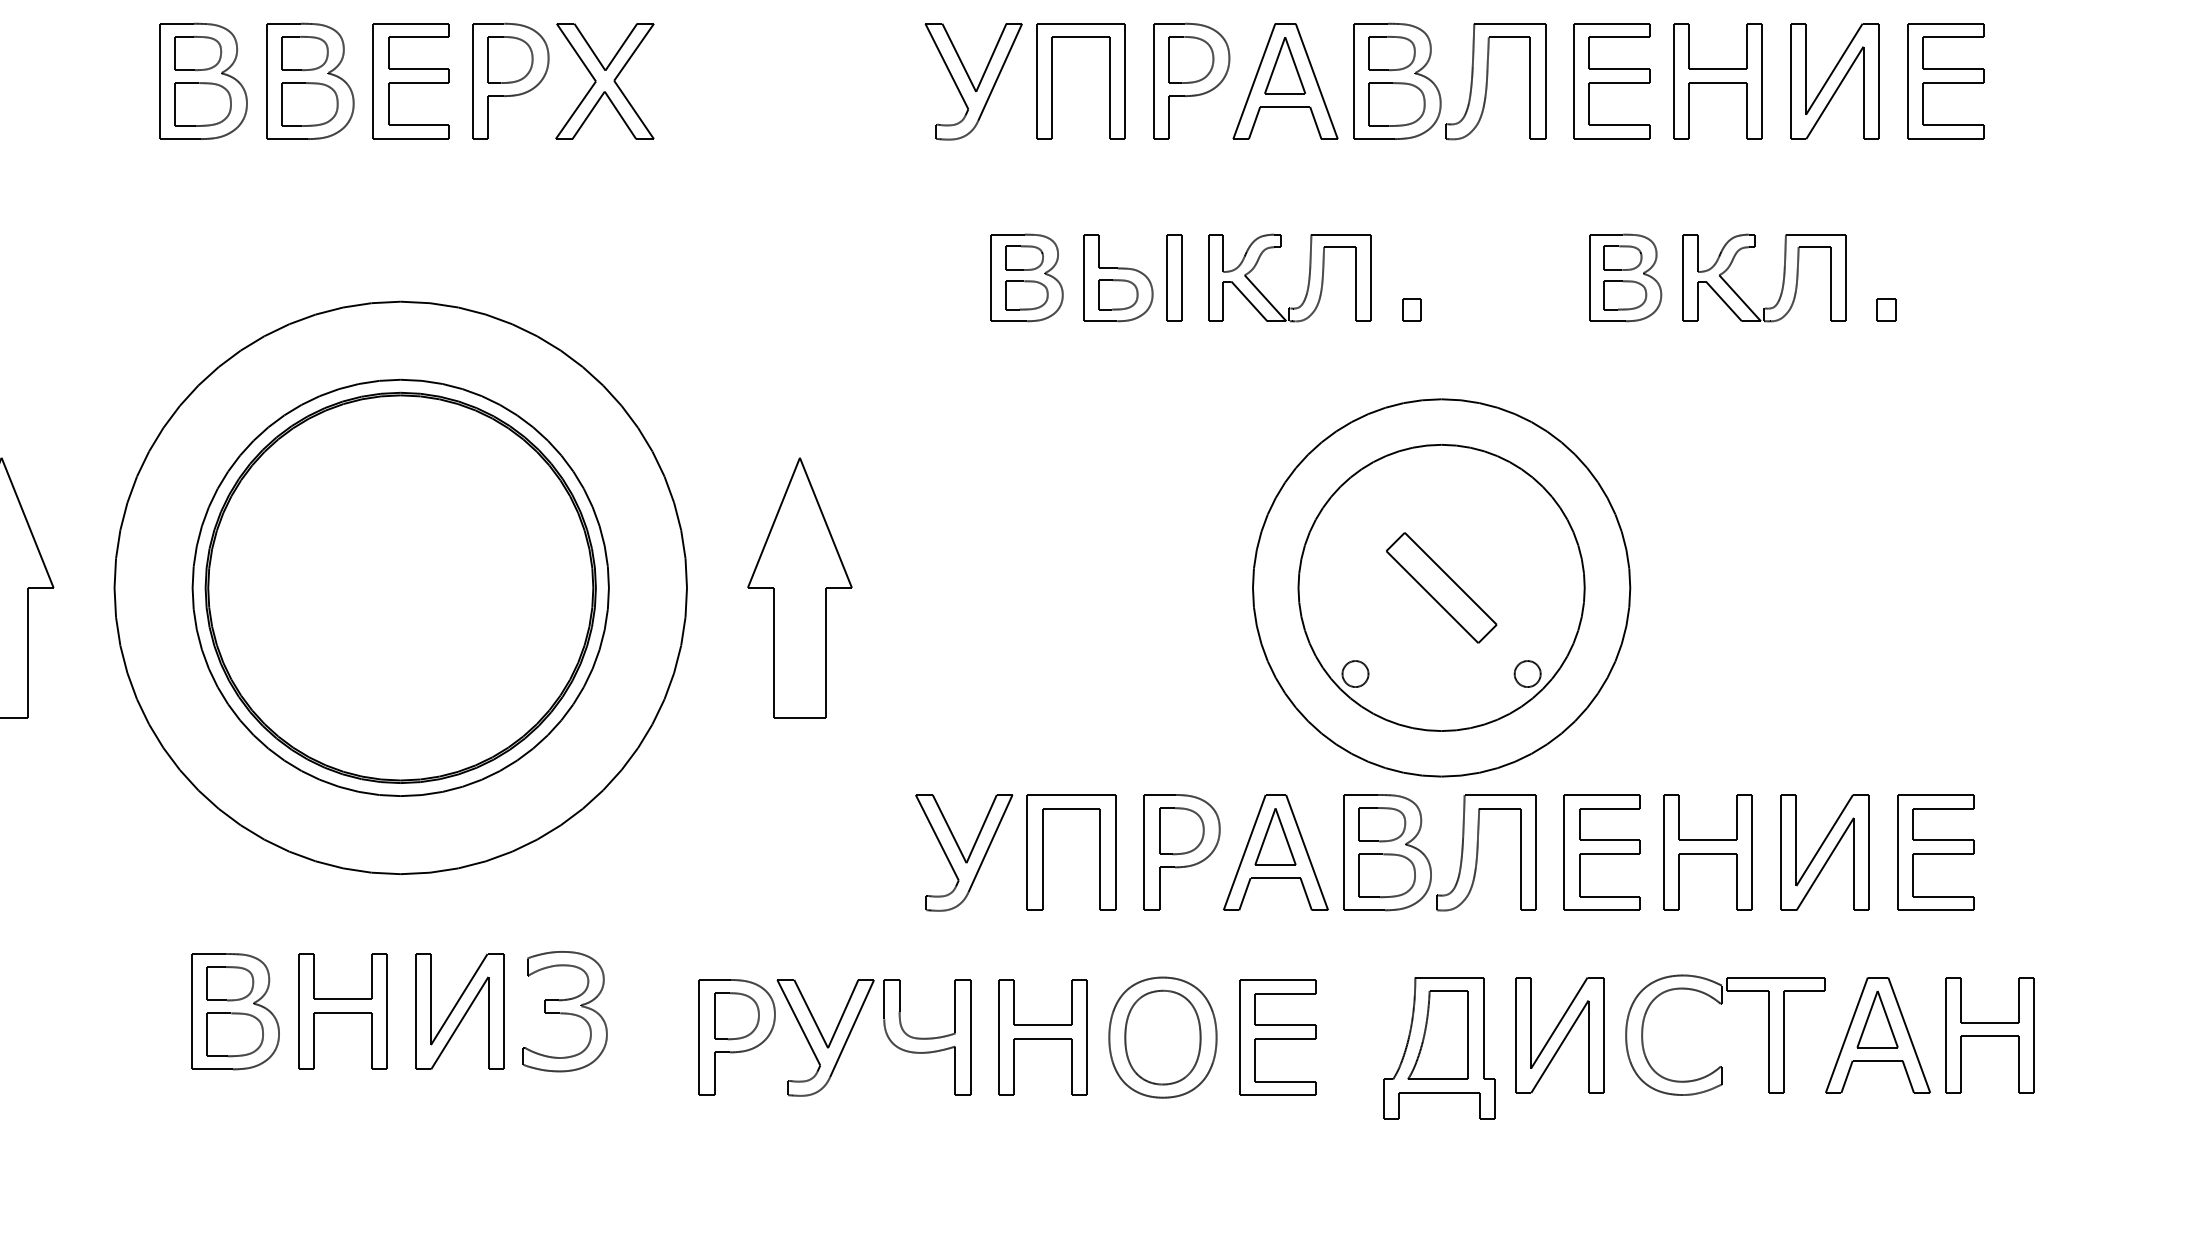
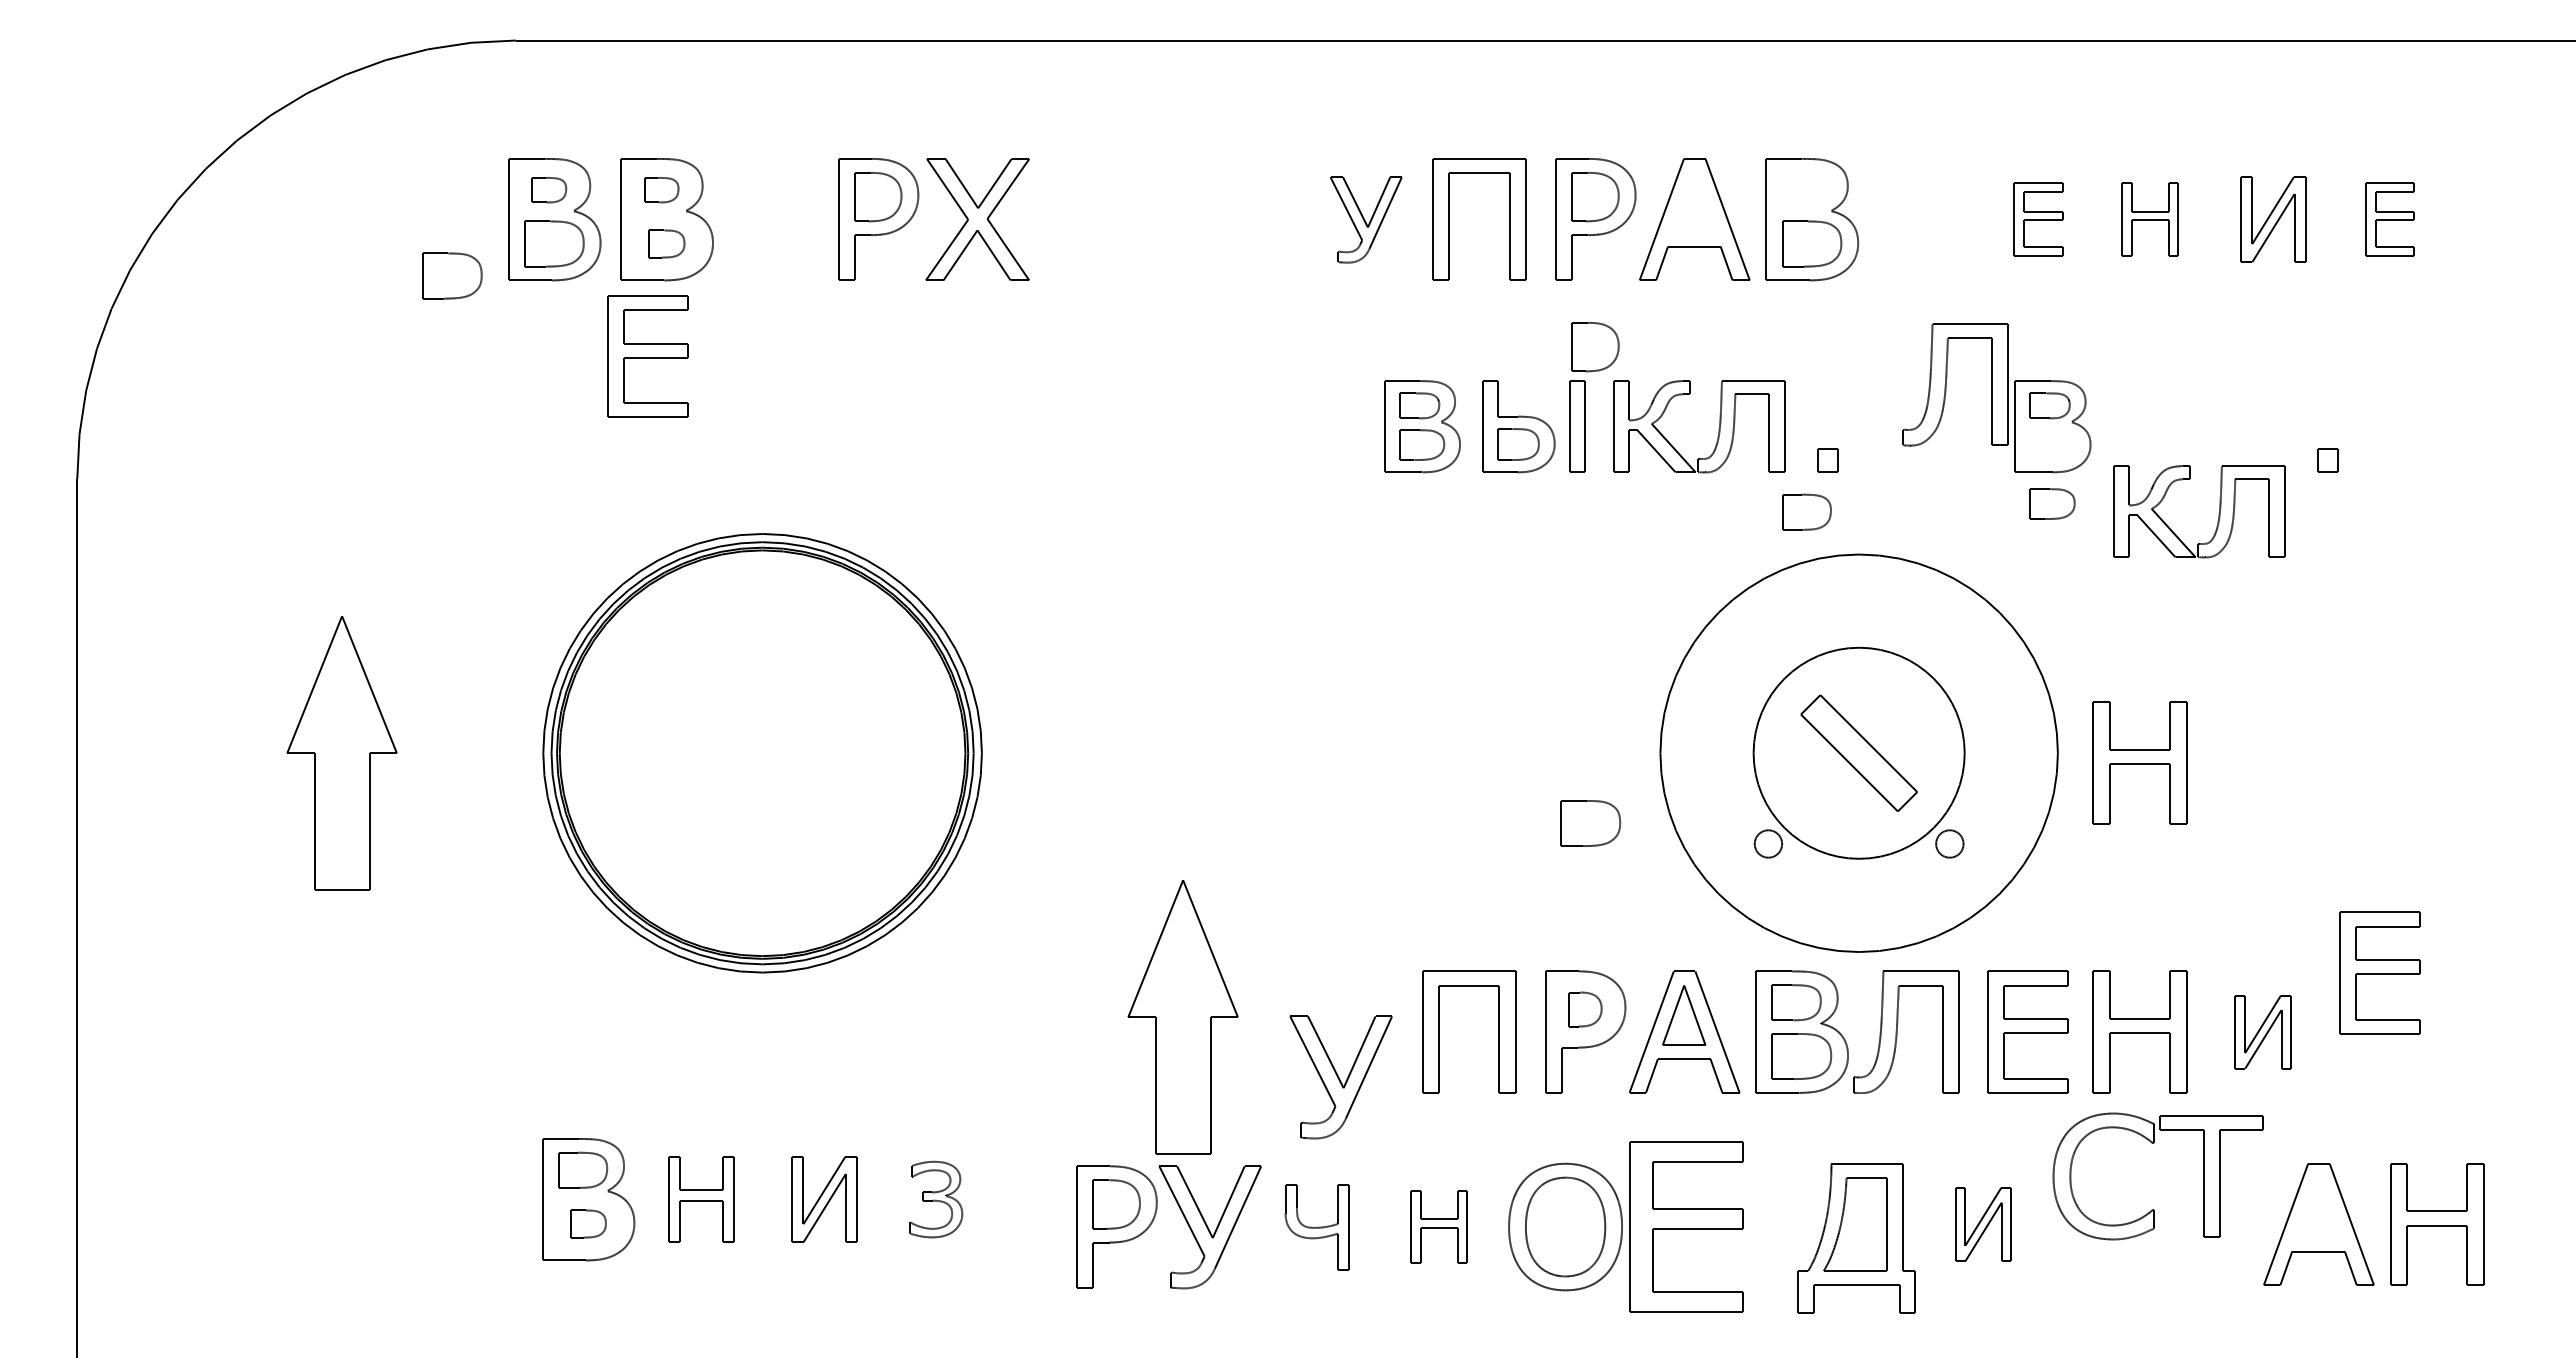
part: (198, 52) -> (549, 189), size x0.7
part: (304, 52) -> (661, 189), size x0.7
part: (1391, 52) -> (1806, 511), moved
part: (1285, 65) -> (1694, 202), removed
part: (411, 81) -> (647, 356), moved
part: (973, 81) -> (1365, 219), size x0.7
part: (1487, 81) -> (1946, 384), moved
part: (1611, 81) -> (2038, 219), size x0.6
part: (1718, 81) -> (2150, 219), size x0.6
part: (1834, 81) -> (2273, 219), size x0.7
part: (1945, 81) -> (2389, 219), size x0.6
part: (309, 104) -> (666, 243), size x0.6
part: (106, 134) -> (452, 275), added
part: (1191, 202) -> (1595, 347), added
part: (1782, 279) -> (2218, 513), moved
part: (1625, 294) -> (2052, 503), moved
circle: (400, 587) -> (762, 752), size x0.7
part: (799, 588) -> (1182, 1017), moved
circle: (1441, 588) -> (1858, 753), size x0.7
part: (1707, 596) -> (2139, 762), added
part: (1186, 654) -> (1590, 823), added
part: (1181, 831) -> (1585, 1009), size x0.7
part: (963, 852) -> (1340, 1077), moved
part: (1825, 852) -> (2263, 1031), size x0.6
part: (1935, 852) -> (2379, 972), moved
part: (1721, 1003) -> (2153, 1143), moved
part: (342, 1011) -> (701, 1199), size x0.7
part: (459, 1011) -> (824, 1199), size x0.7
part: (564, 1011) -> (935, 1199), size x0.6
part: (1877, 1019) -> (2318, 1207), removed
part: (235, 1034) -> (588, 1223), size x0.6
part: (1559, 1035) -> (1983, 1224), size x0.6
part: (927, 1037) -> (1317, 1226), size x0.7
part: (1043, 1037) -> (1439, 1226), size x0.6
part: (1277, 1037) -> (1686, 1226), size x1.4

